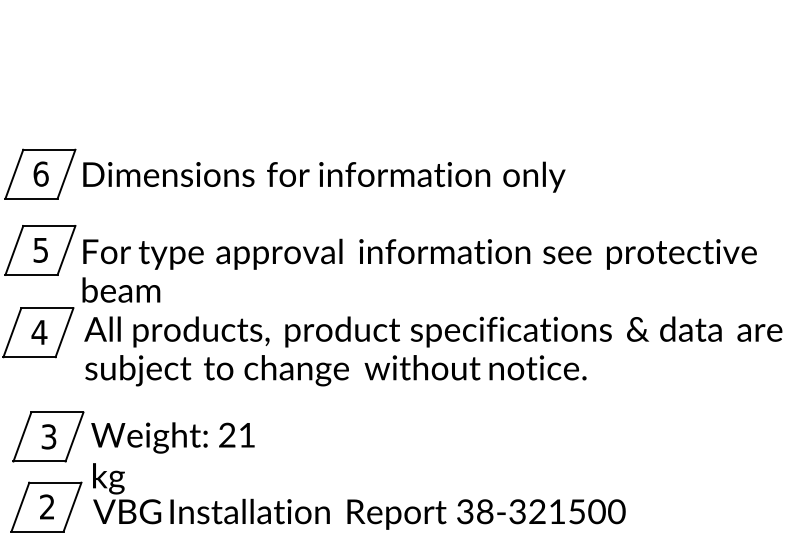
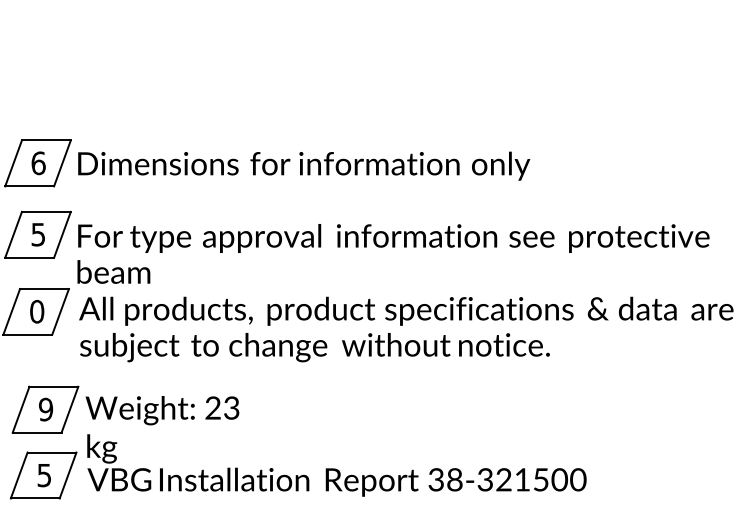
text: (39, 332) -> (37, 311), 4 -> 0
text: (247, 434) -> (232, 407), 21 -> 23
text: (48, 436) -> (45, 409), 3 -> 9
text: (47, 506) -> (44, 474), 2 -> 5

